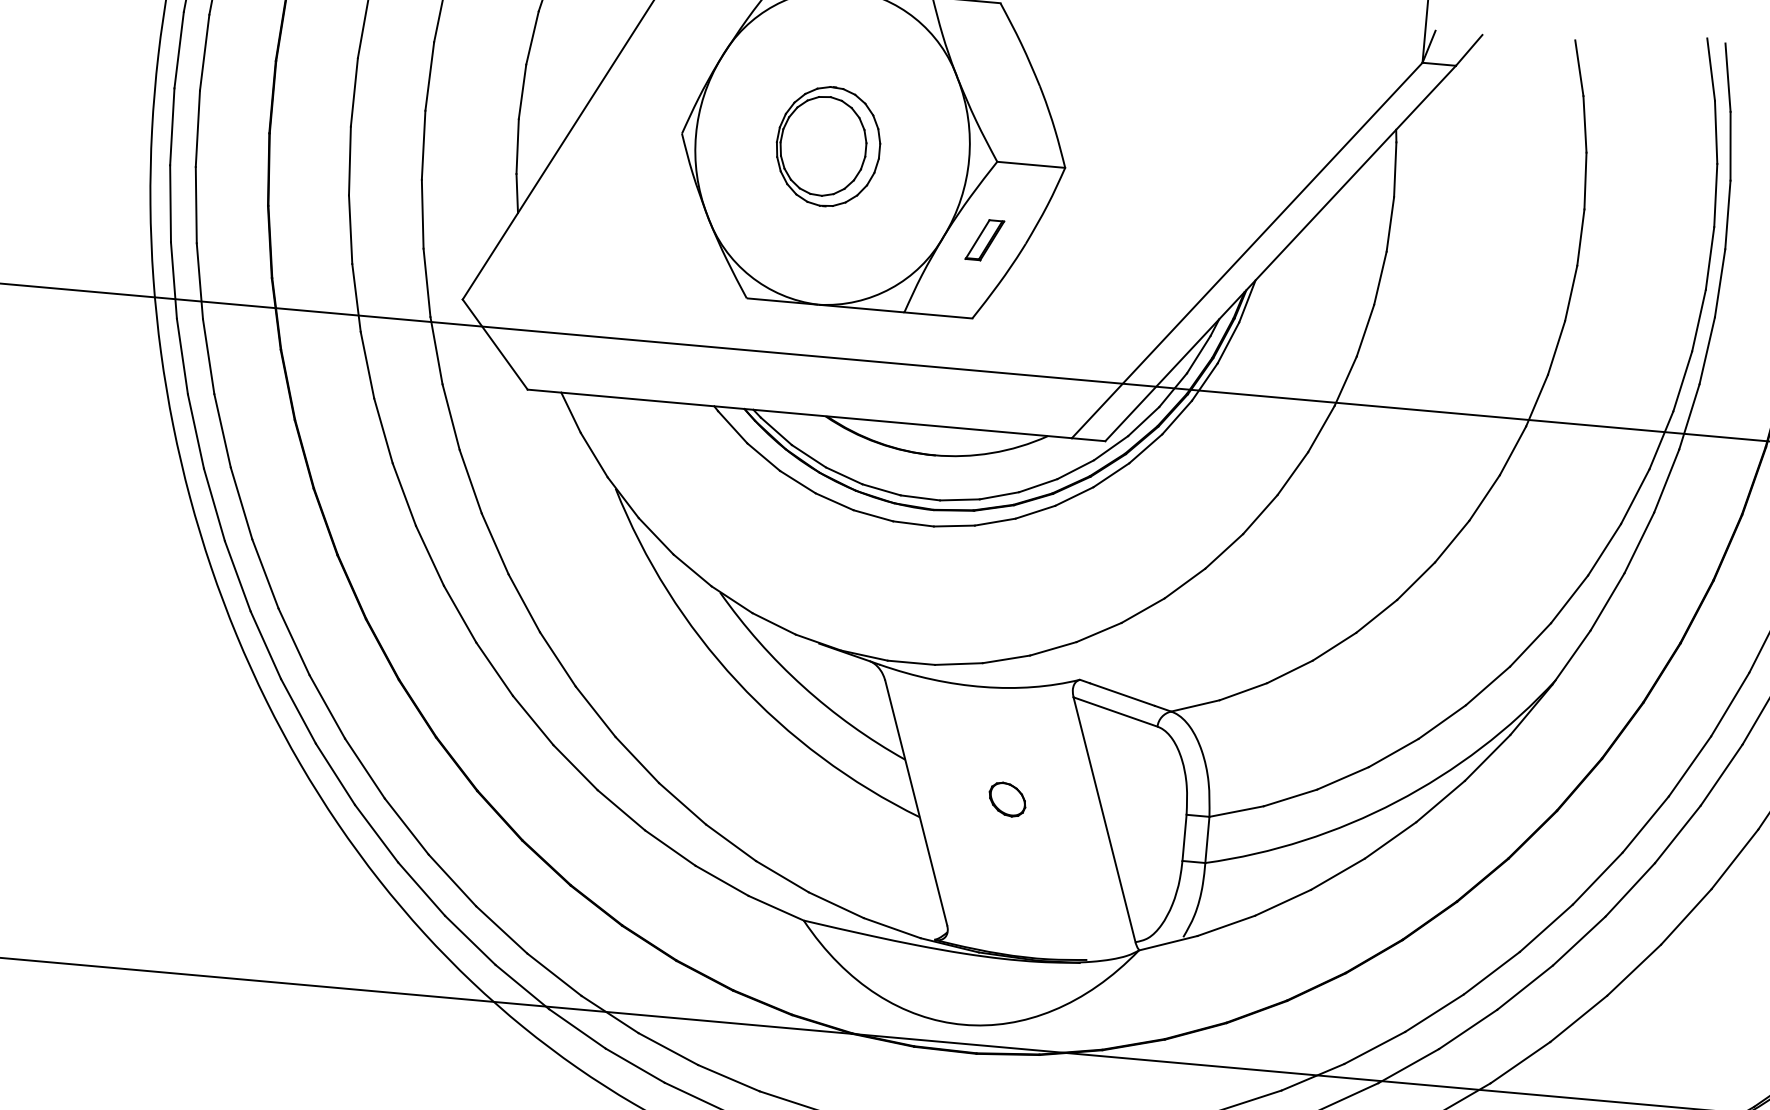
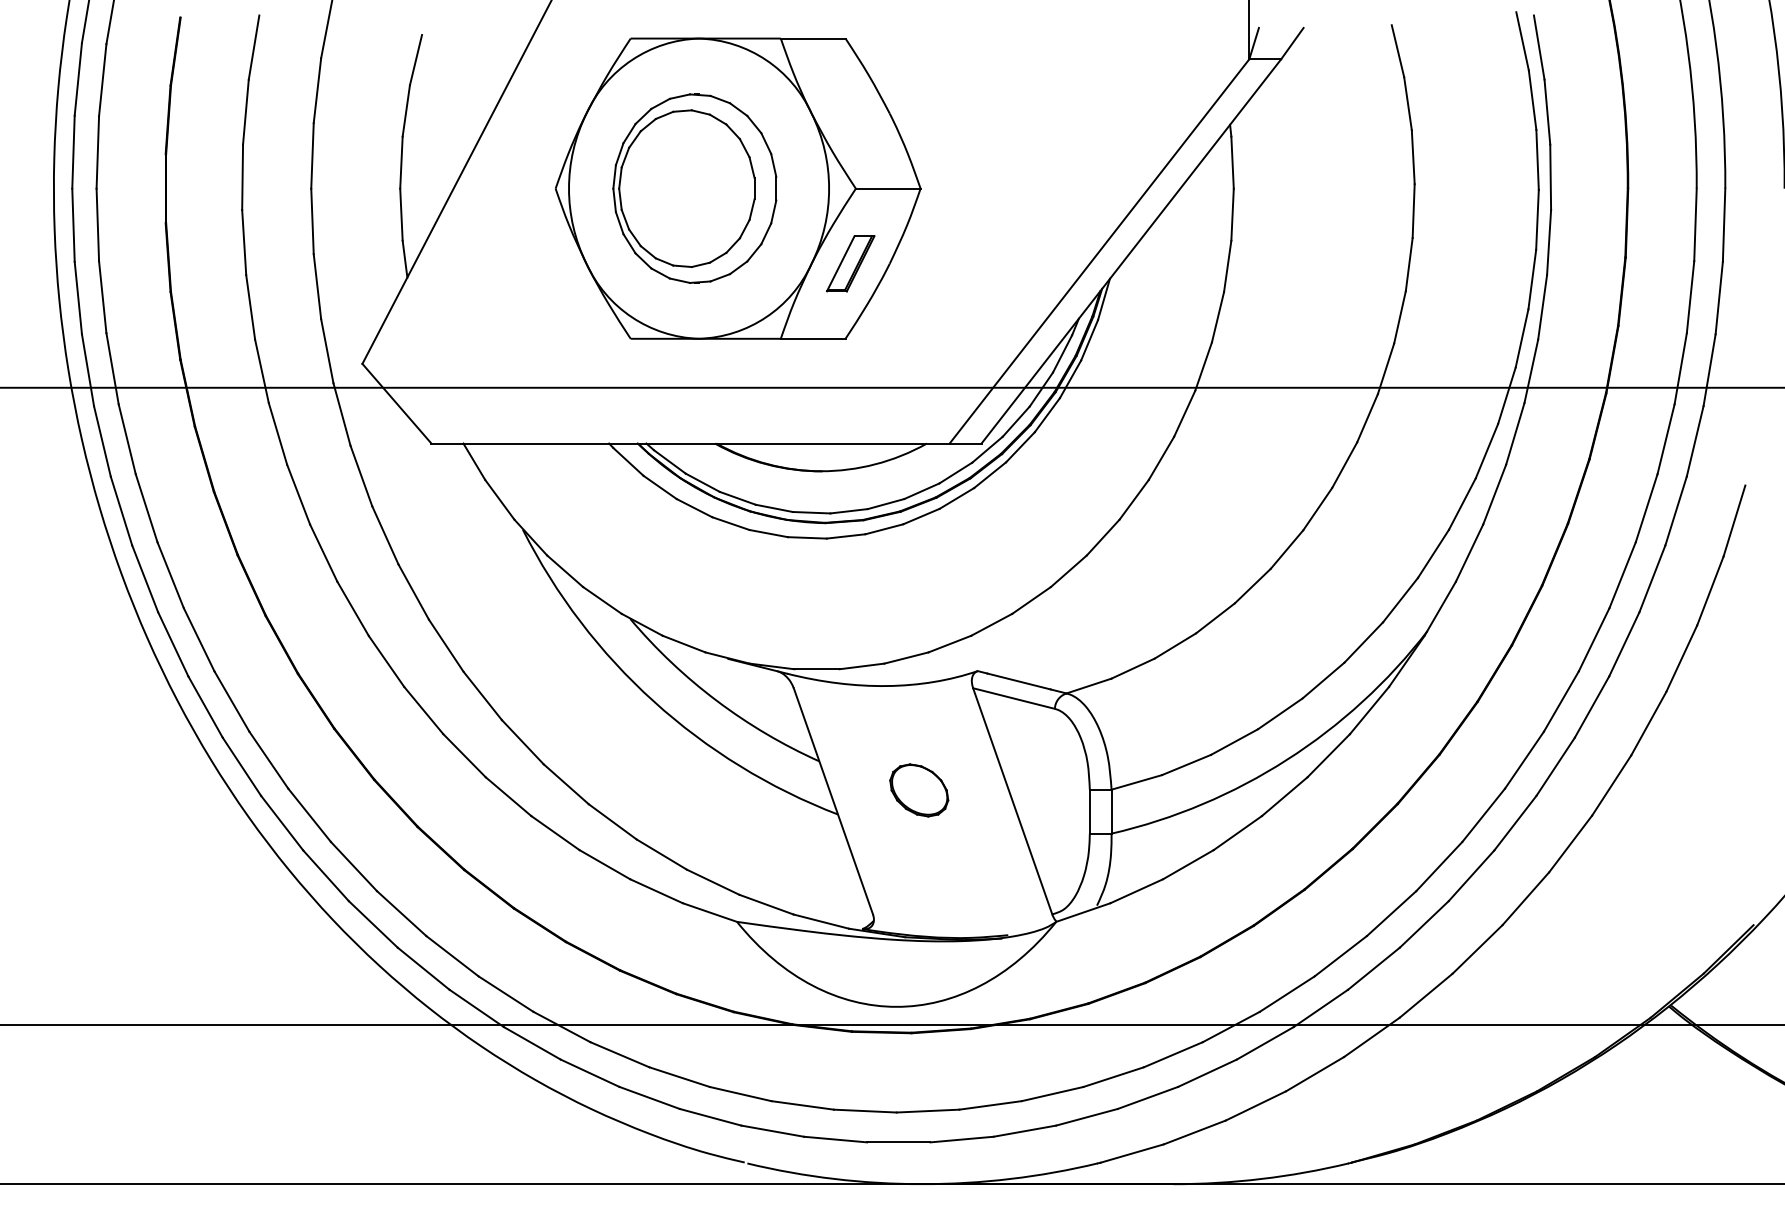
part: (827, 146) -> (694, 188), size x1.67
part: (984, 239) -> (850, 263), size x1.43
part: (1007, 799) -> (919, 790), size x1.67

